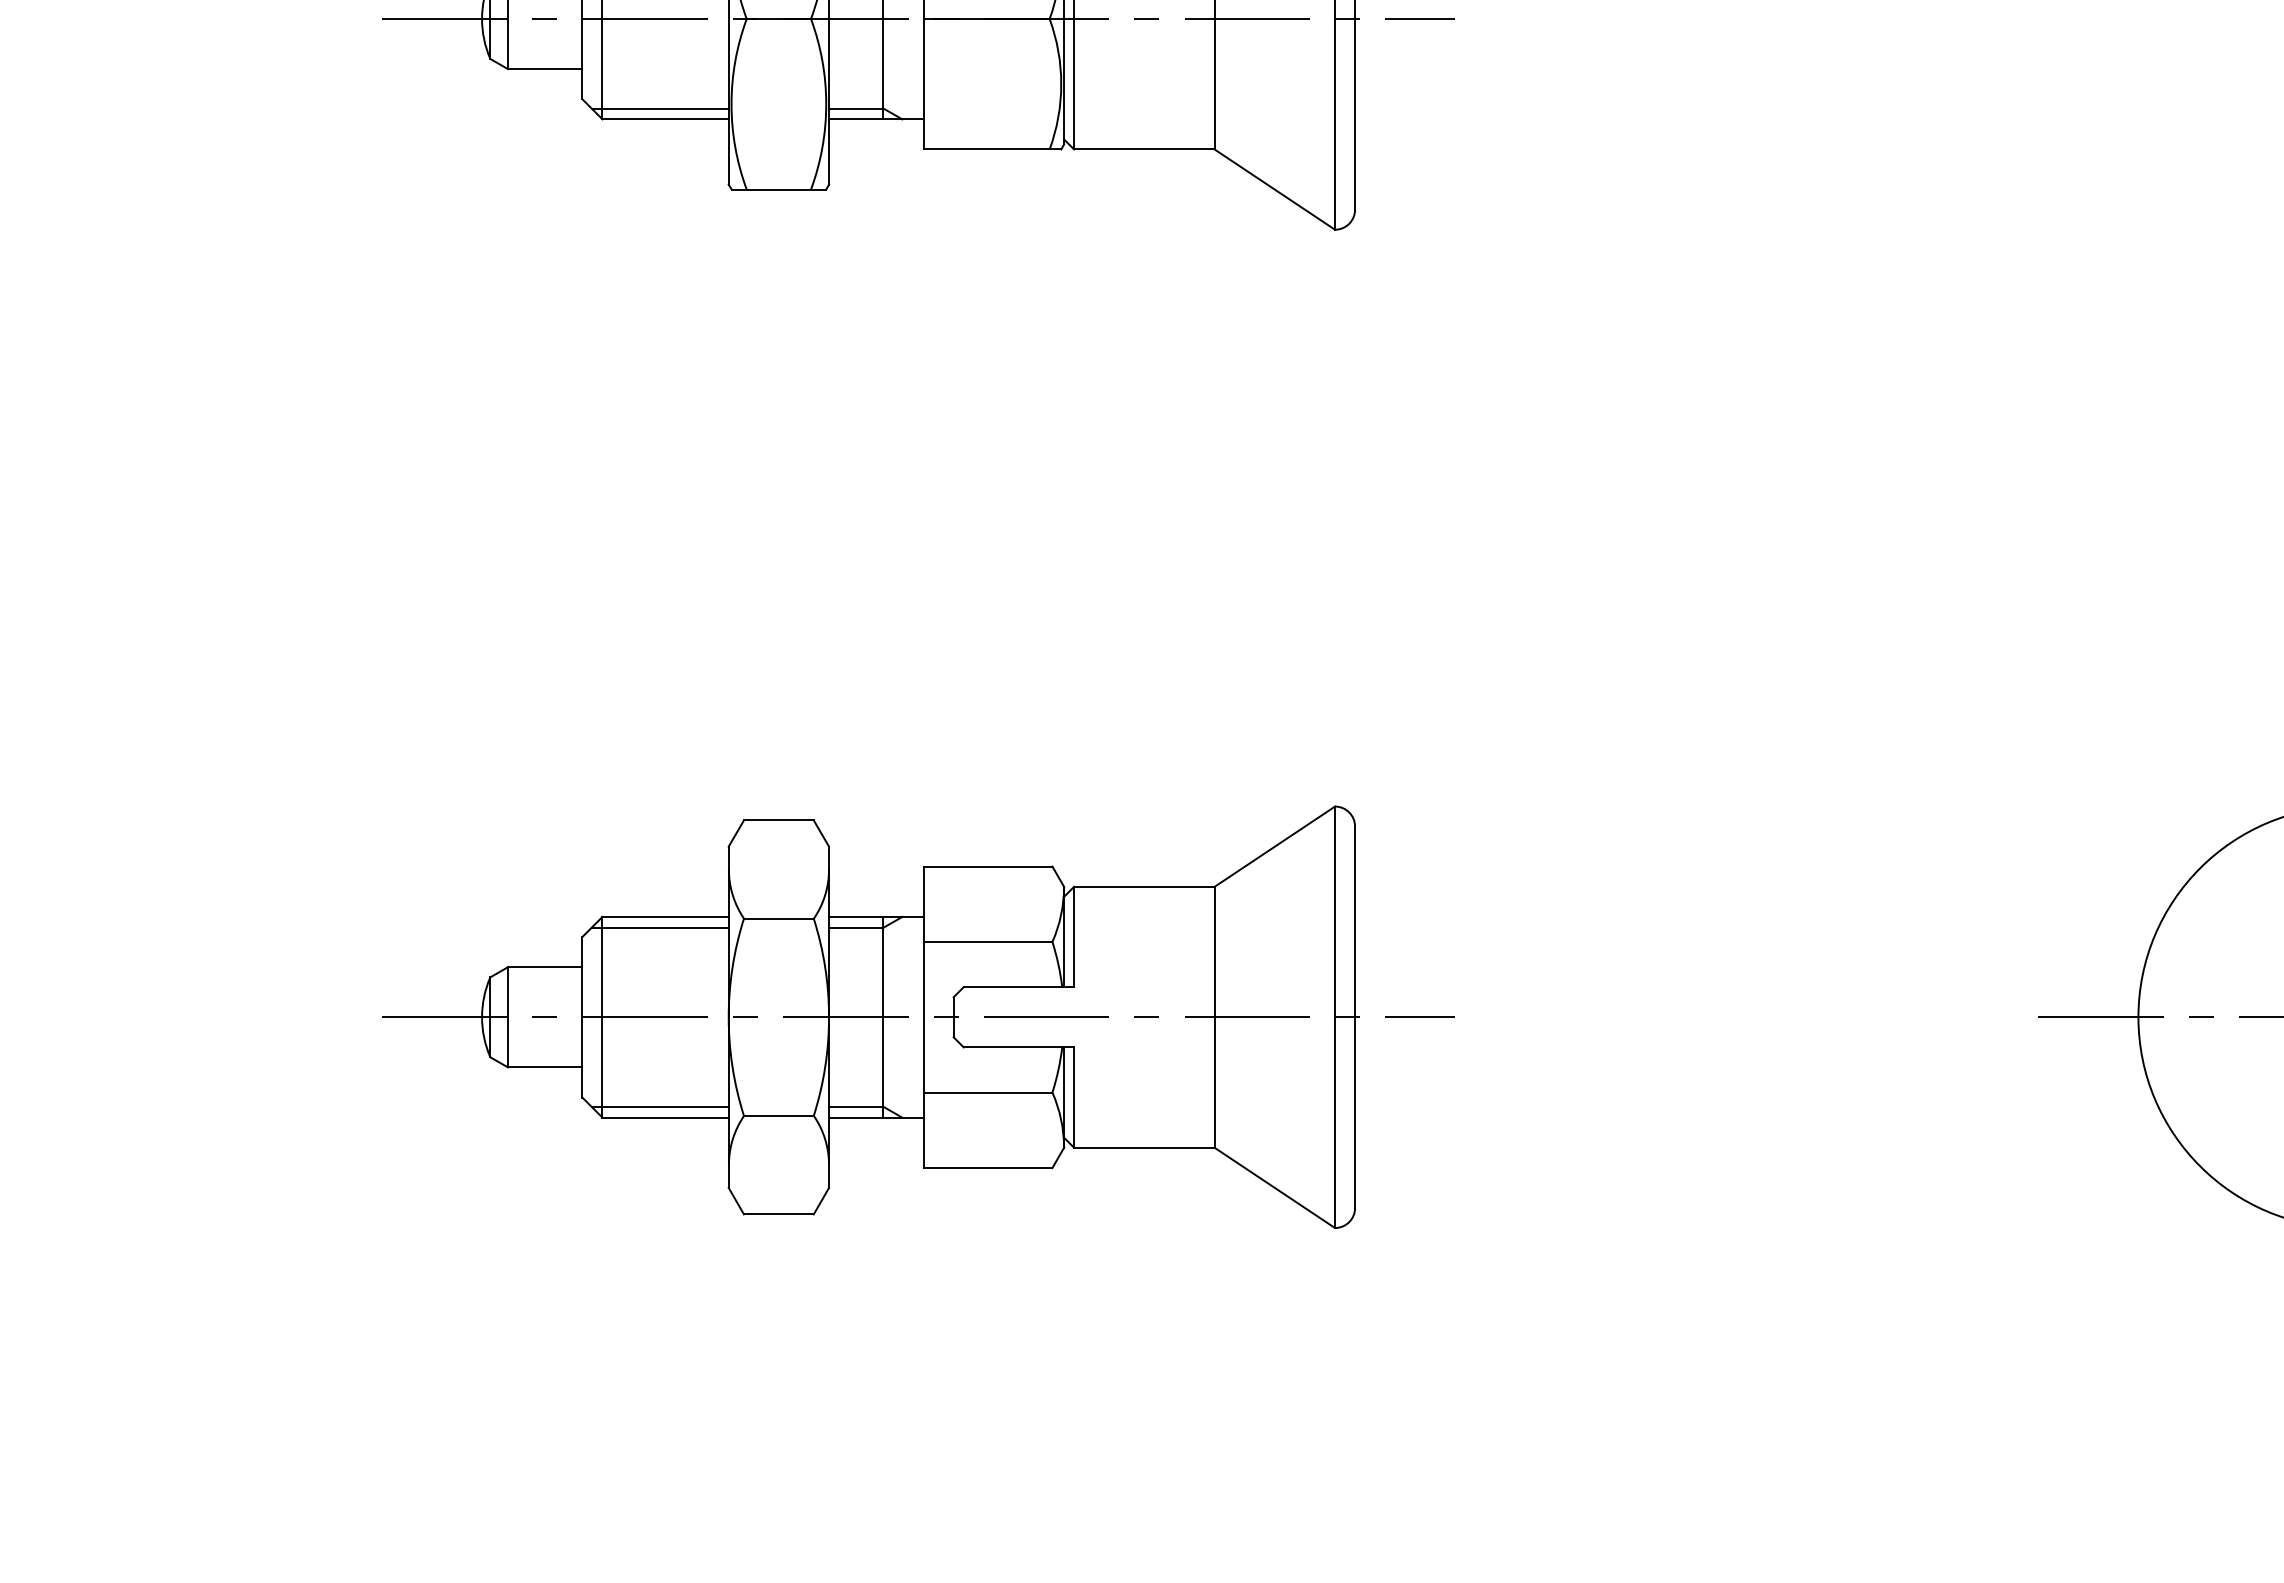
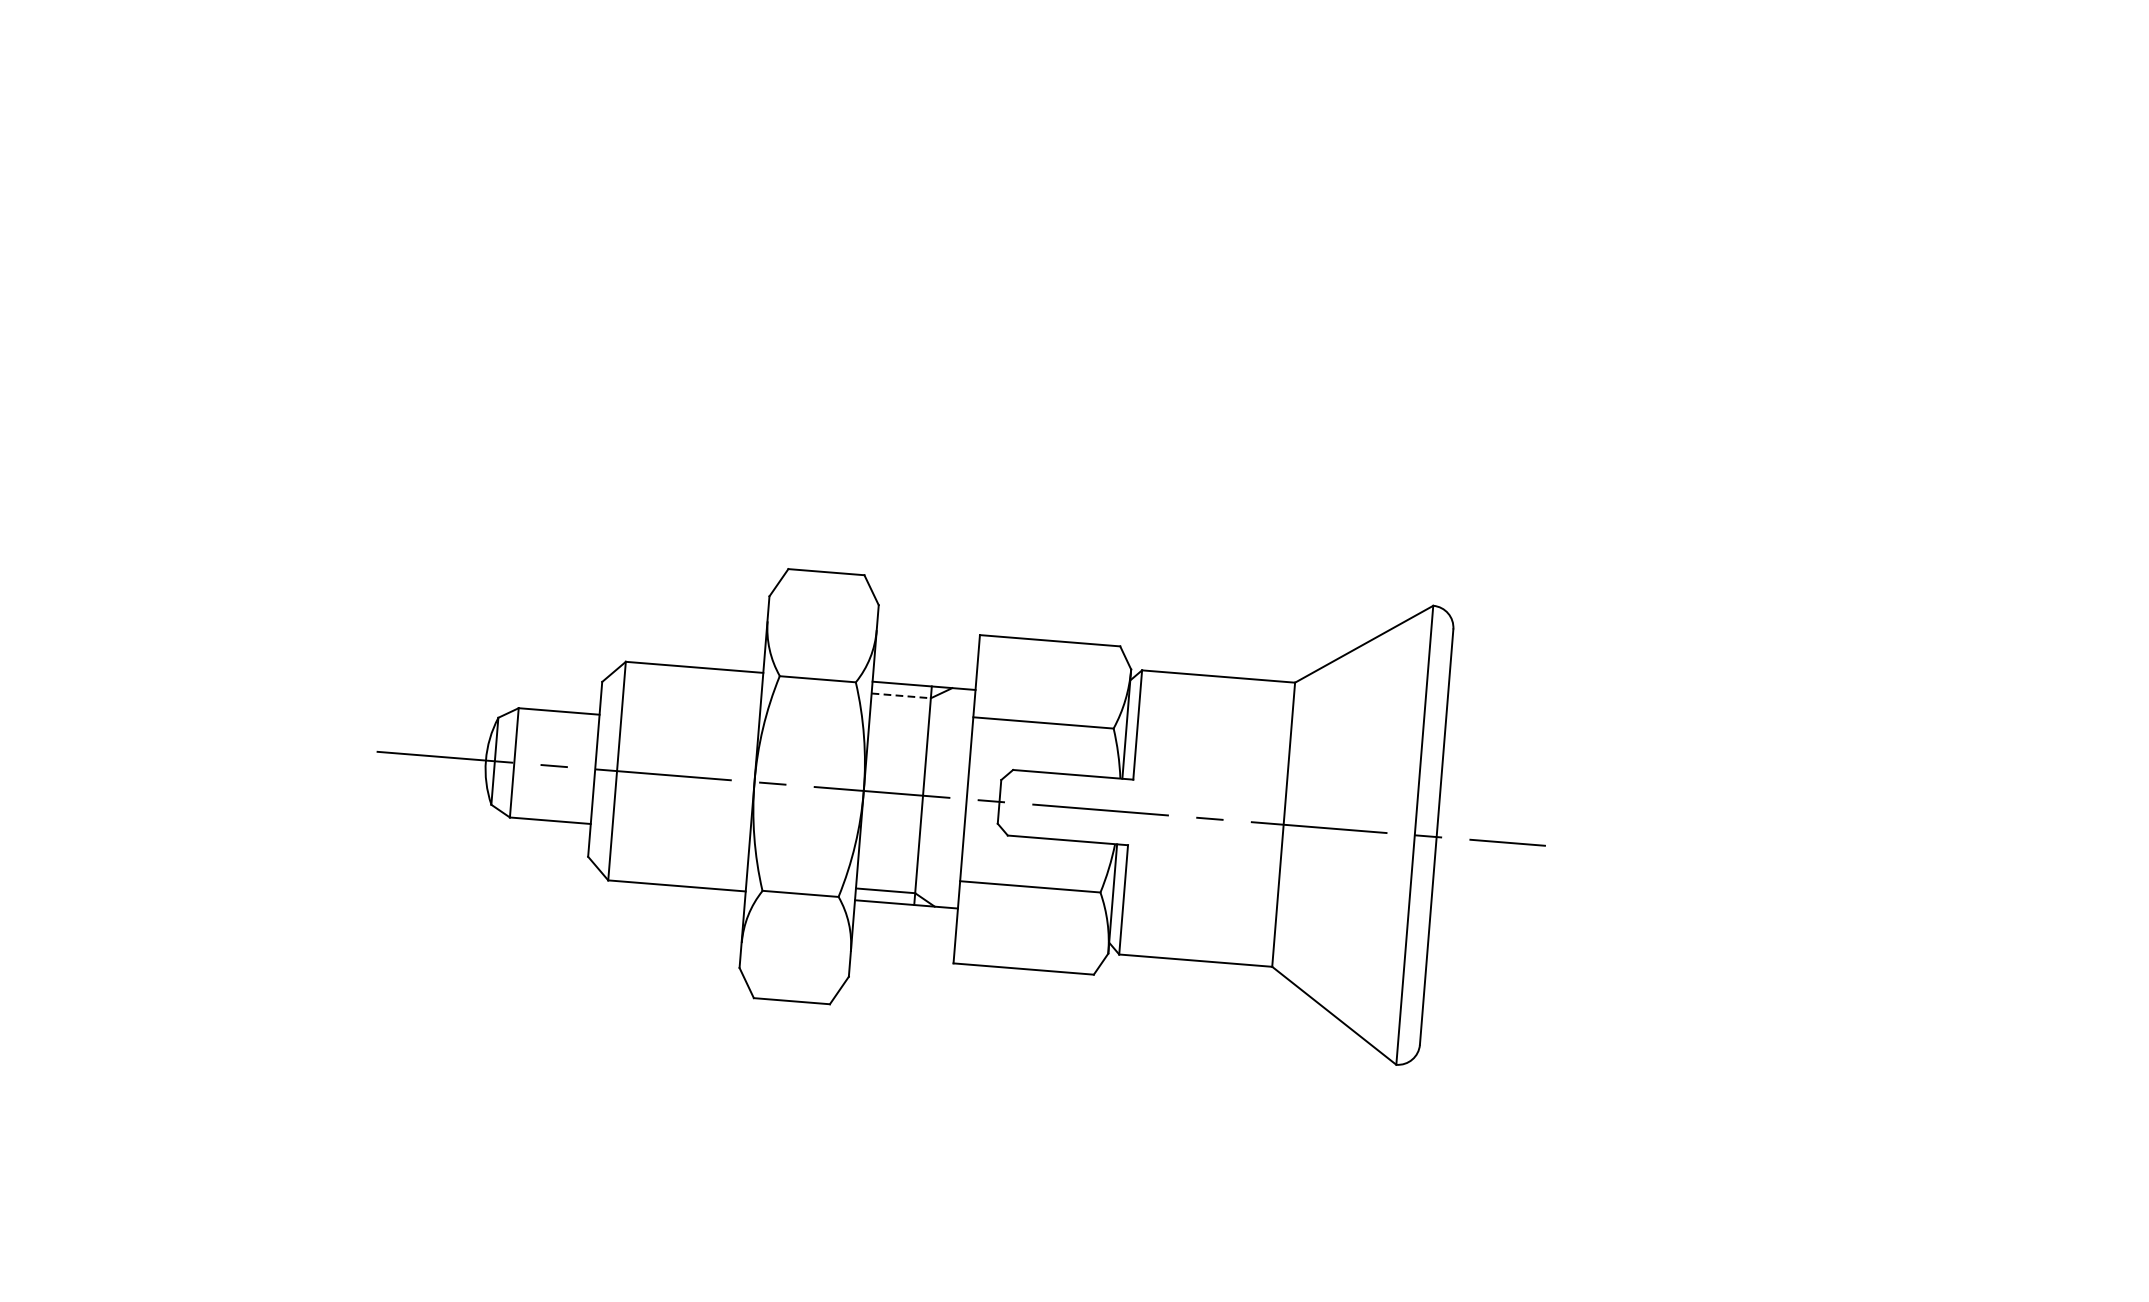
line: (659, 927) -> (687, 678), removed
line: (856, 927) -> (901, 695), solid -> dashed
line: (659, 1106) -> (671, 873), removed

